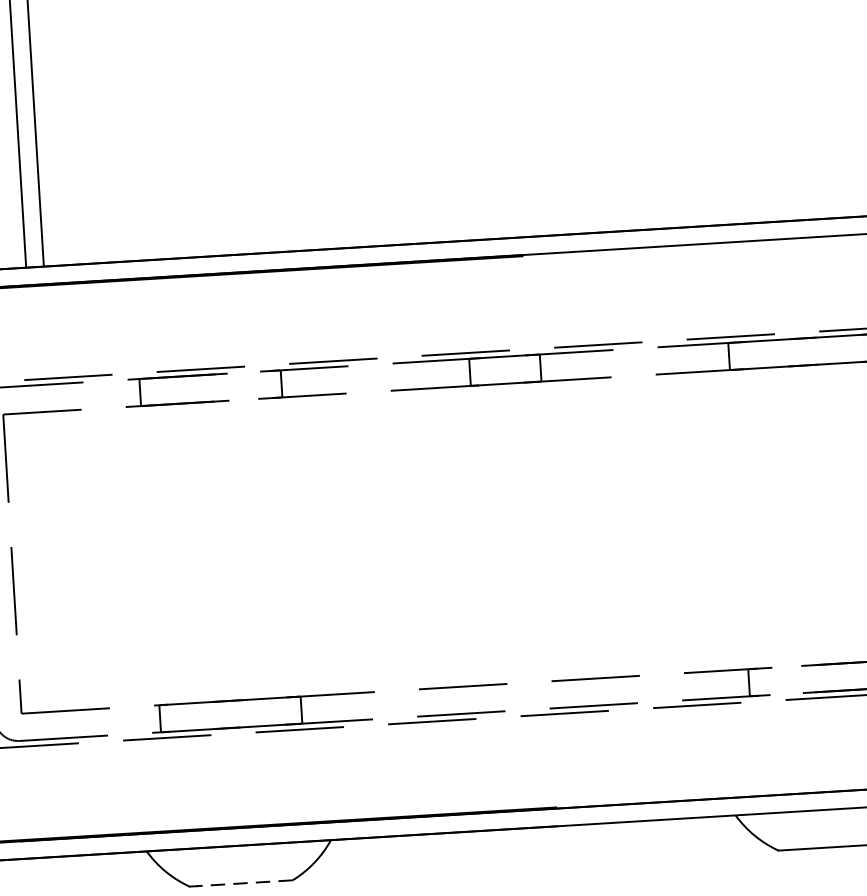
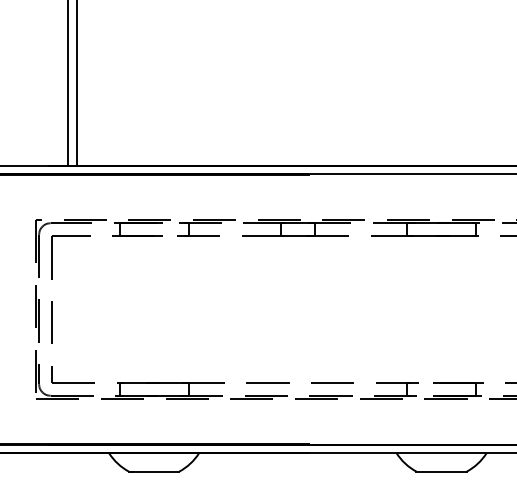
line: (243, 883) -> (155, 471), dashed -> solid

